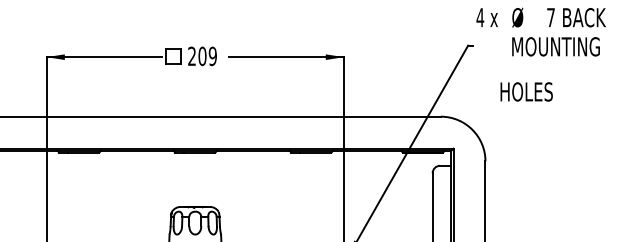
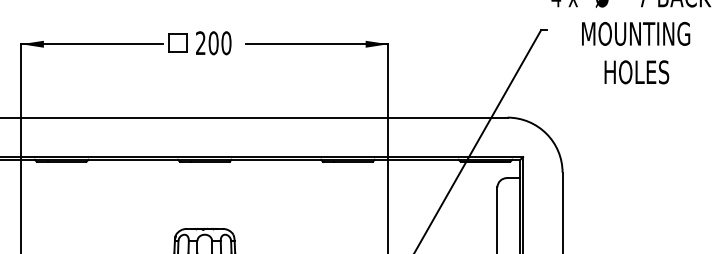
text: (555, 46) -> (635, 33), moved
text: (212, 56) -> (225, 43), 209 -> 200
text: (526, 91) -> (636, 71), moved

